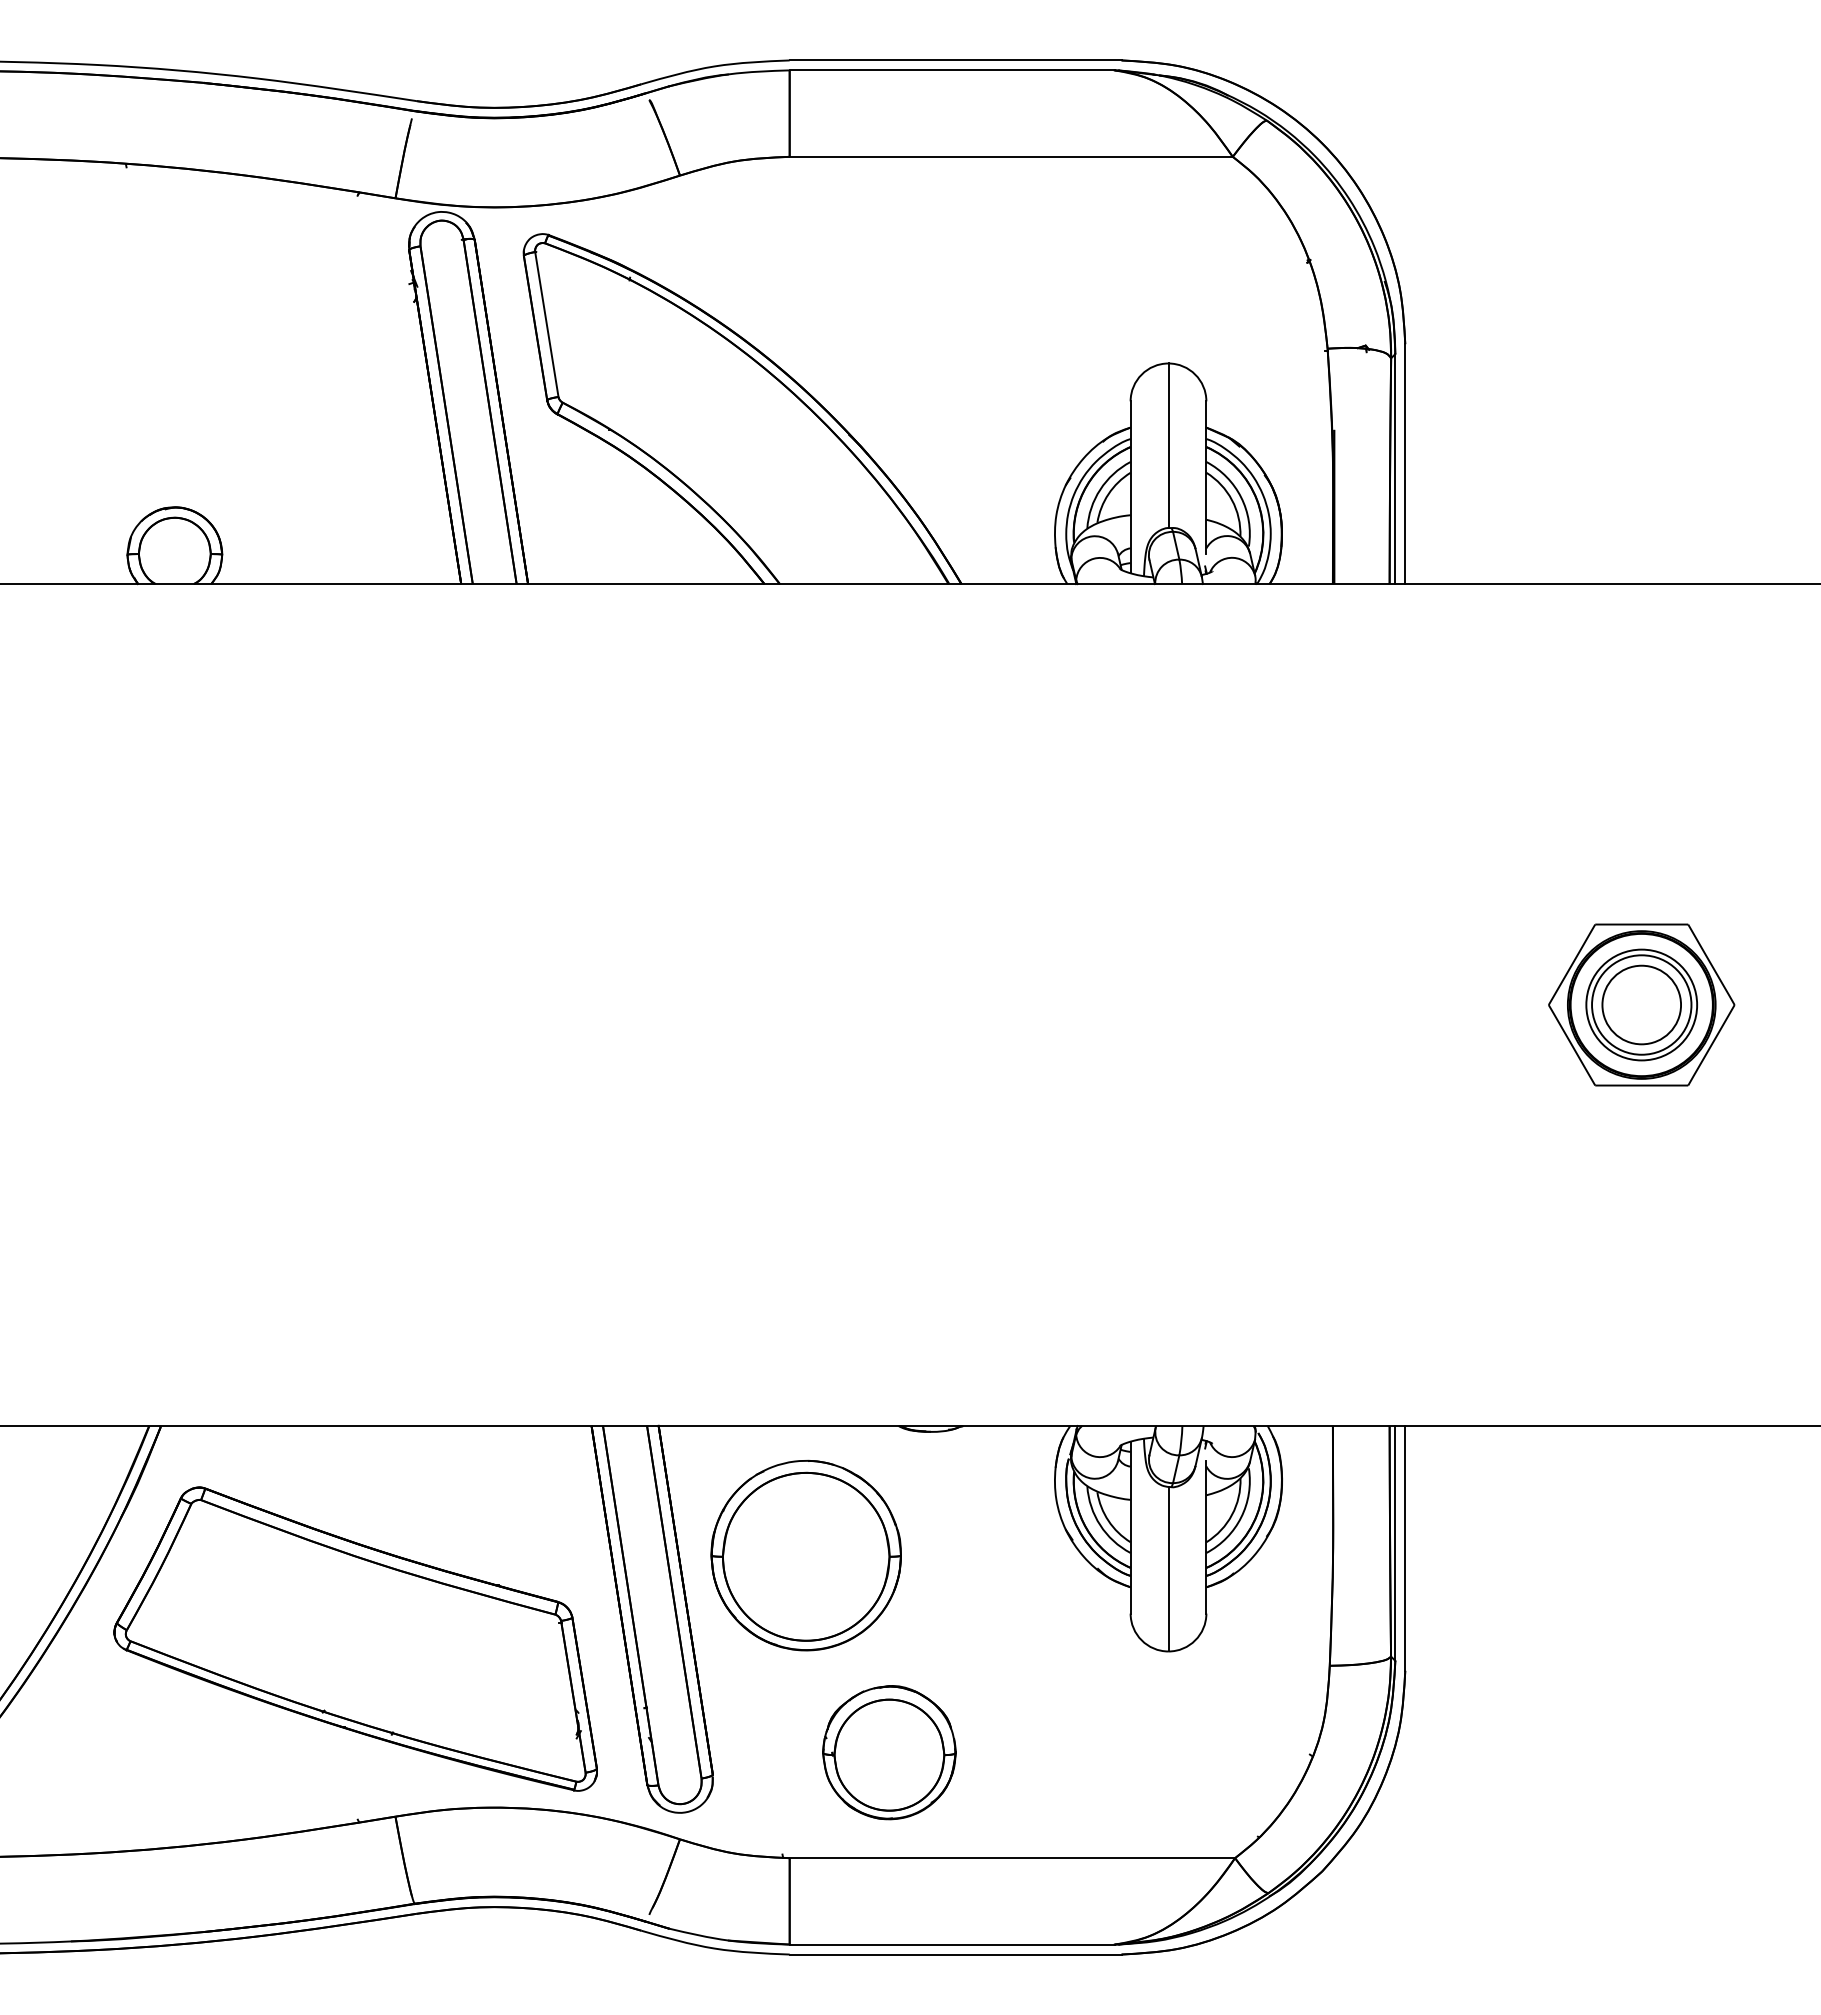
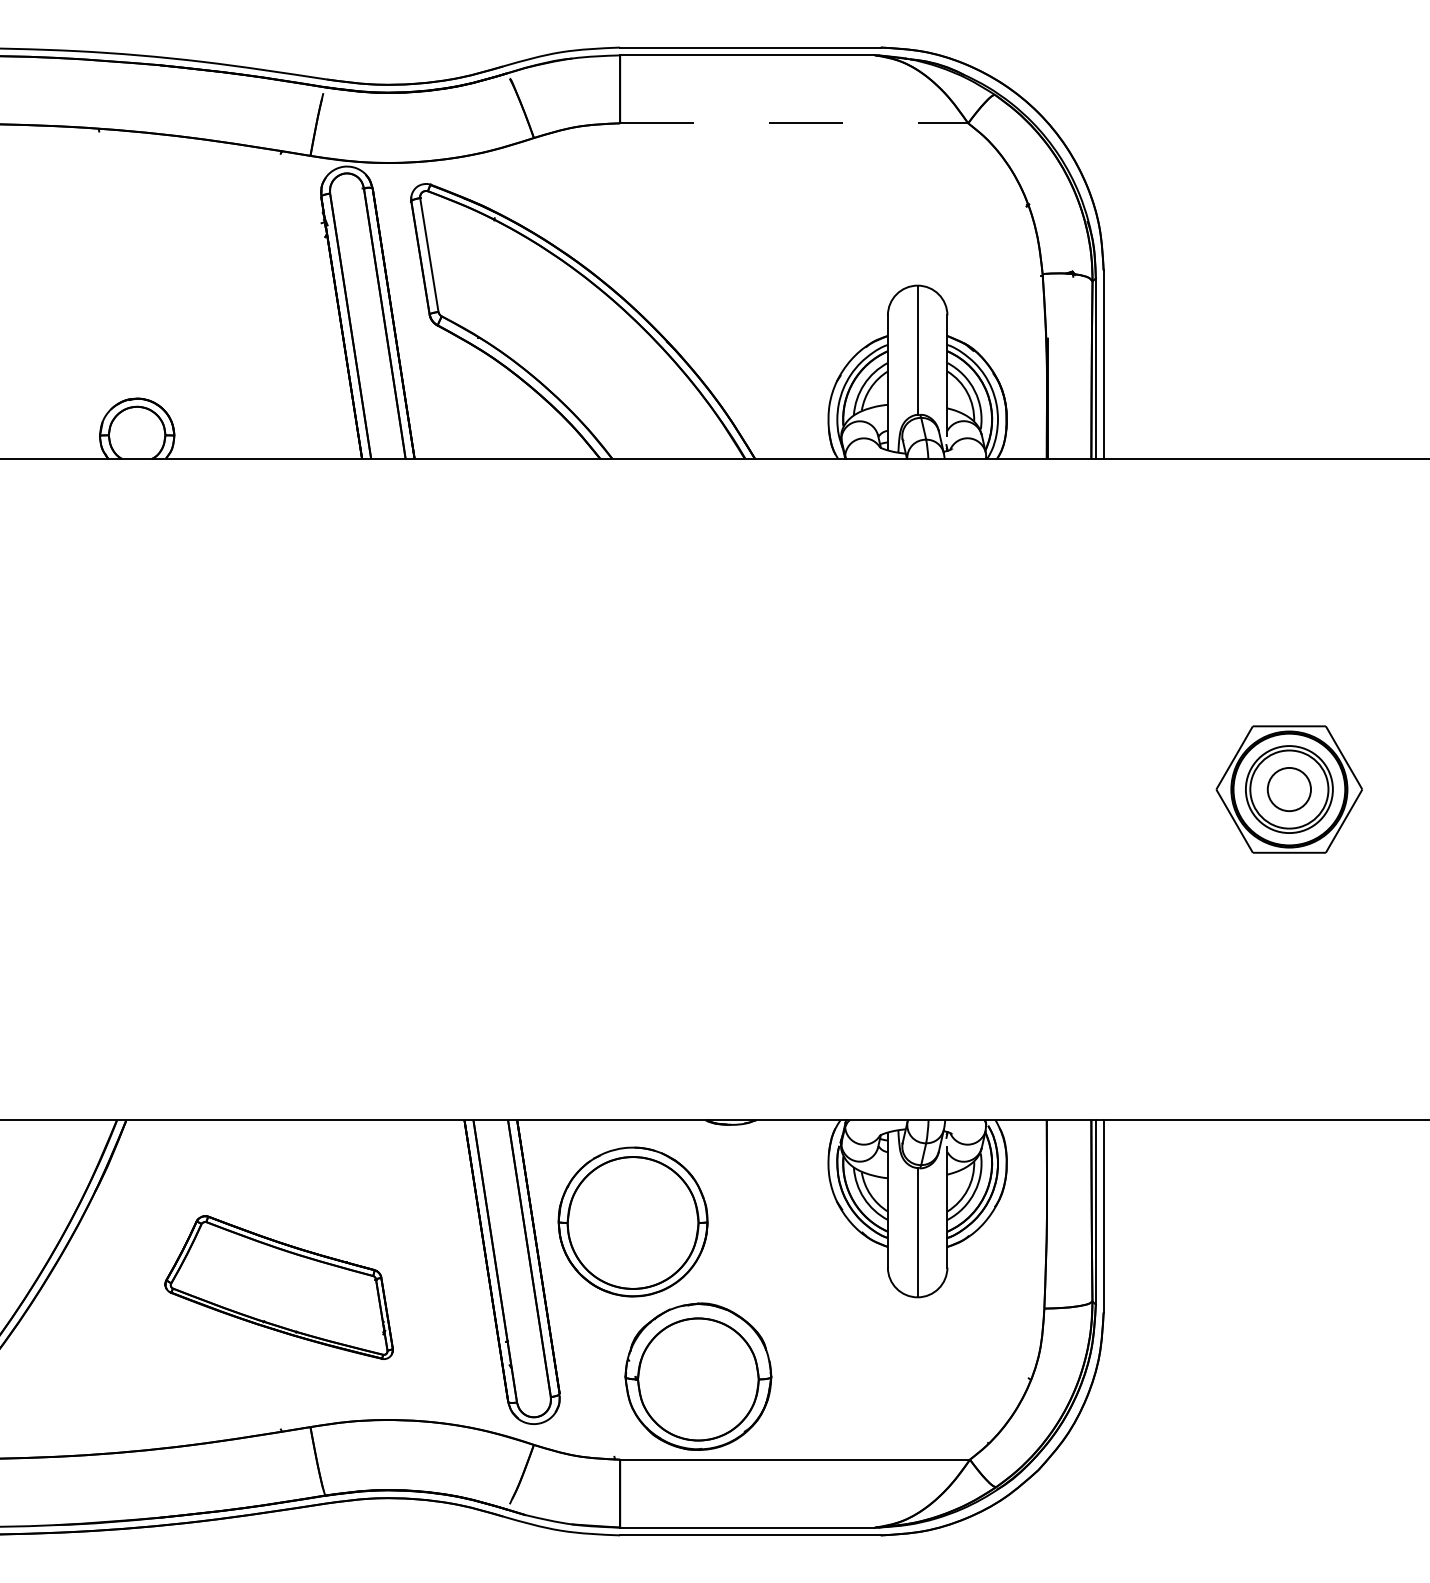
line: (1011, 156) -> (794, 123), solid -> dashed
circle: (1641, 1004) -> (1289, 789), size x0.7
part: (355, 1638) -> (279, 1287), size x0.6
part: (889, 1752) -> (698, 1376), size x1.4

